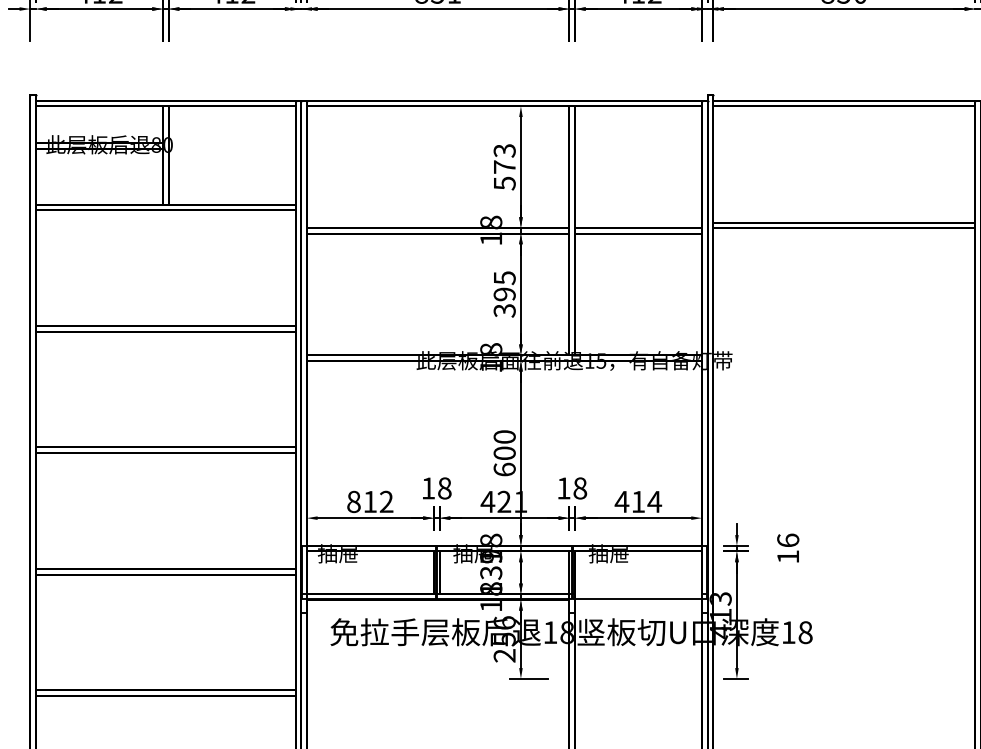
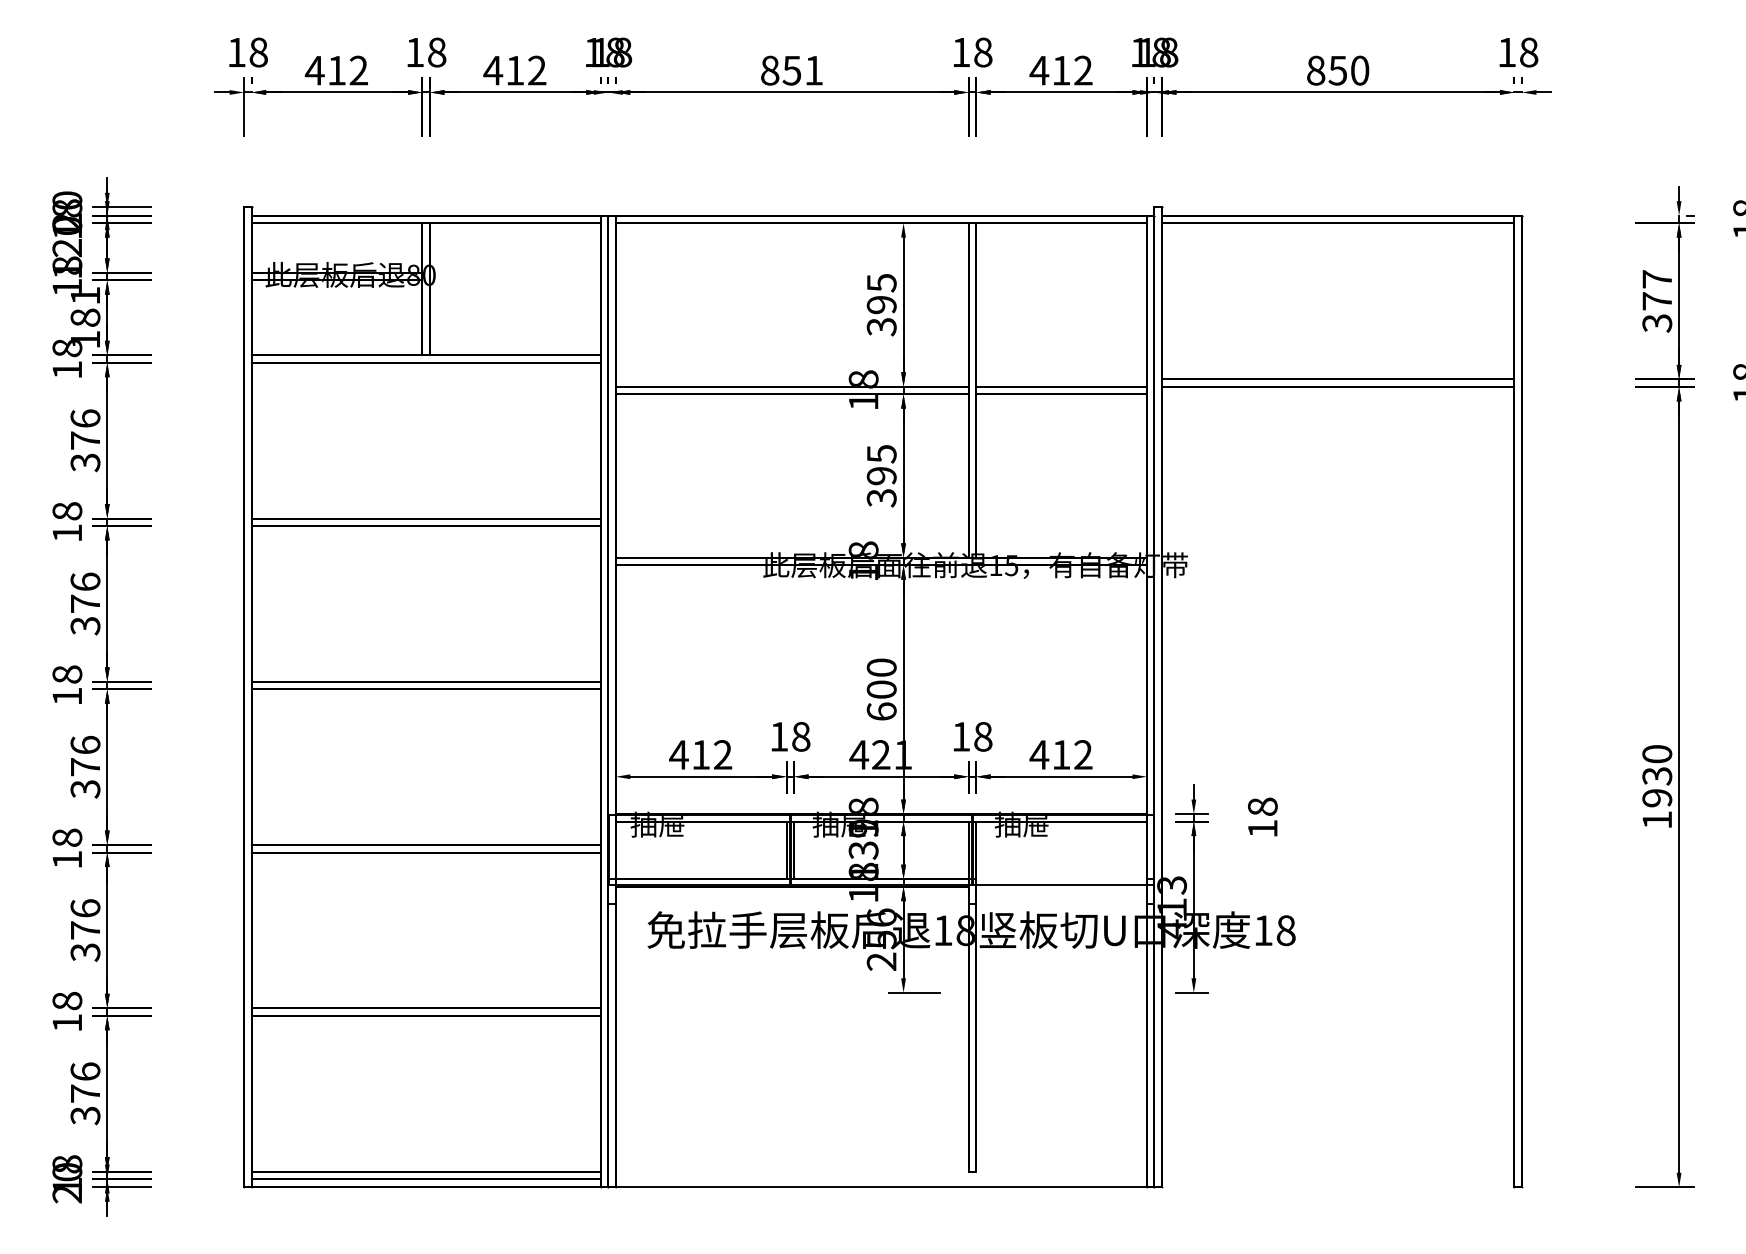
text: (504, 167) -> (881, 305), 573 -> 395
text: (353, 501) -> (678, 754), 812 -> 412
text: (654, 501) -> (1083, 754), 414 -> 412
text: (787, 540) -> (1262, 806), 16 -> 18

